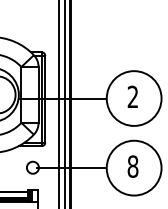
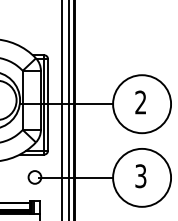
text: (132, 166) -> (140, 176), 8 -> 3

